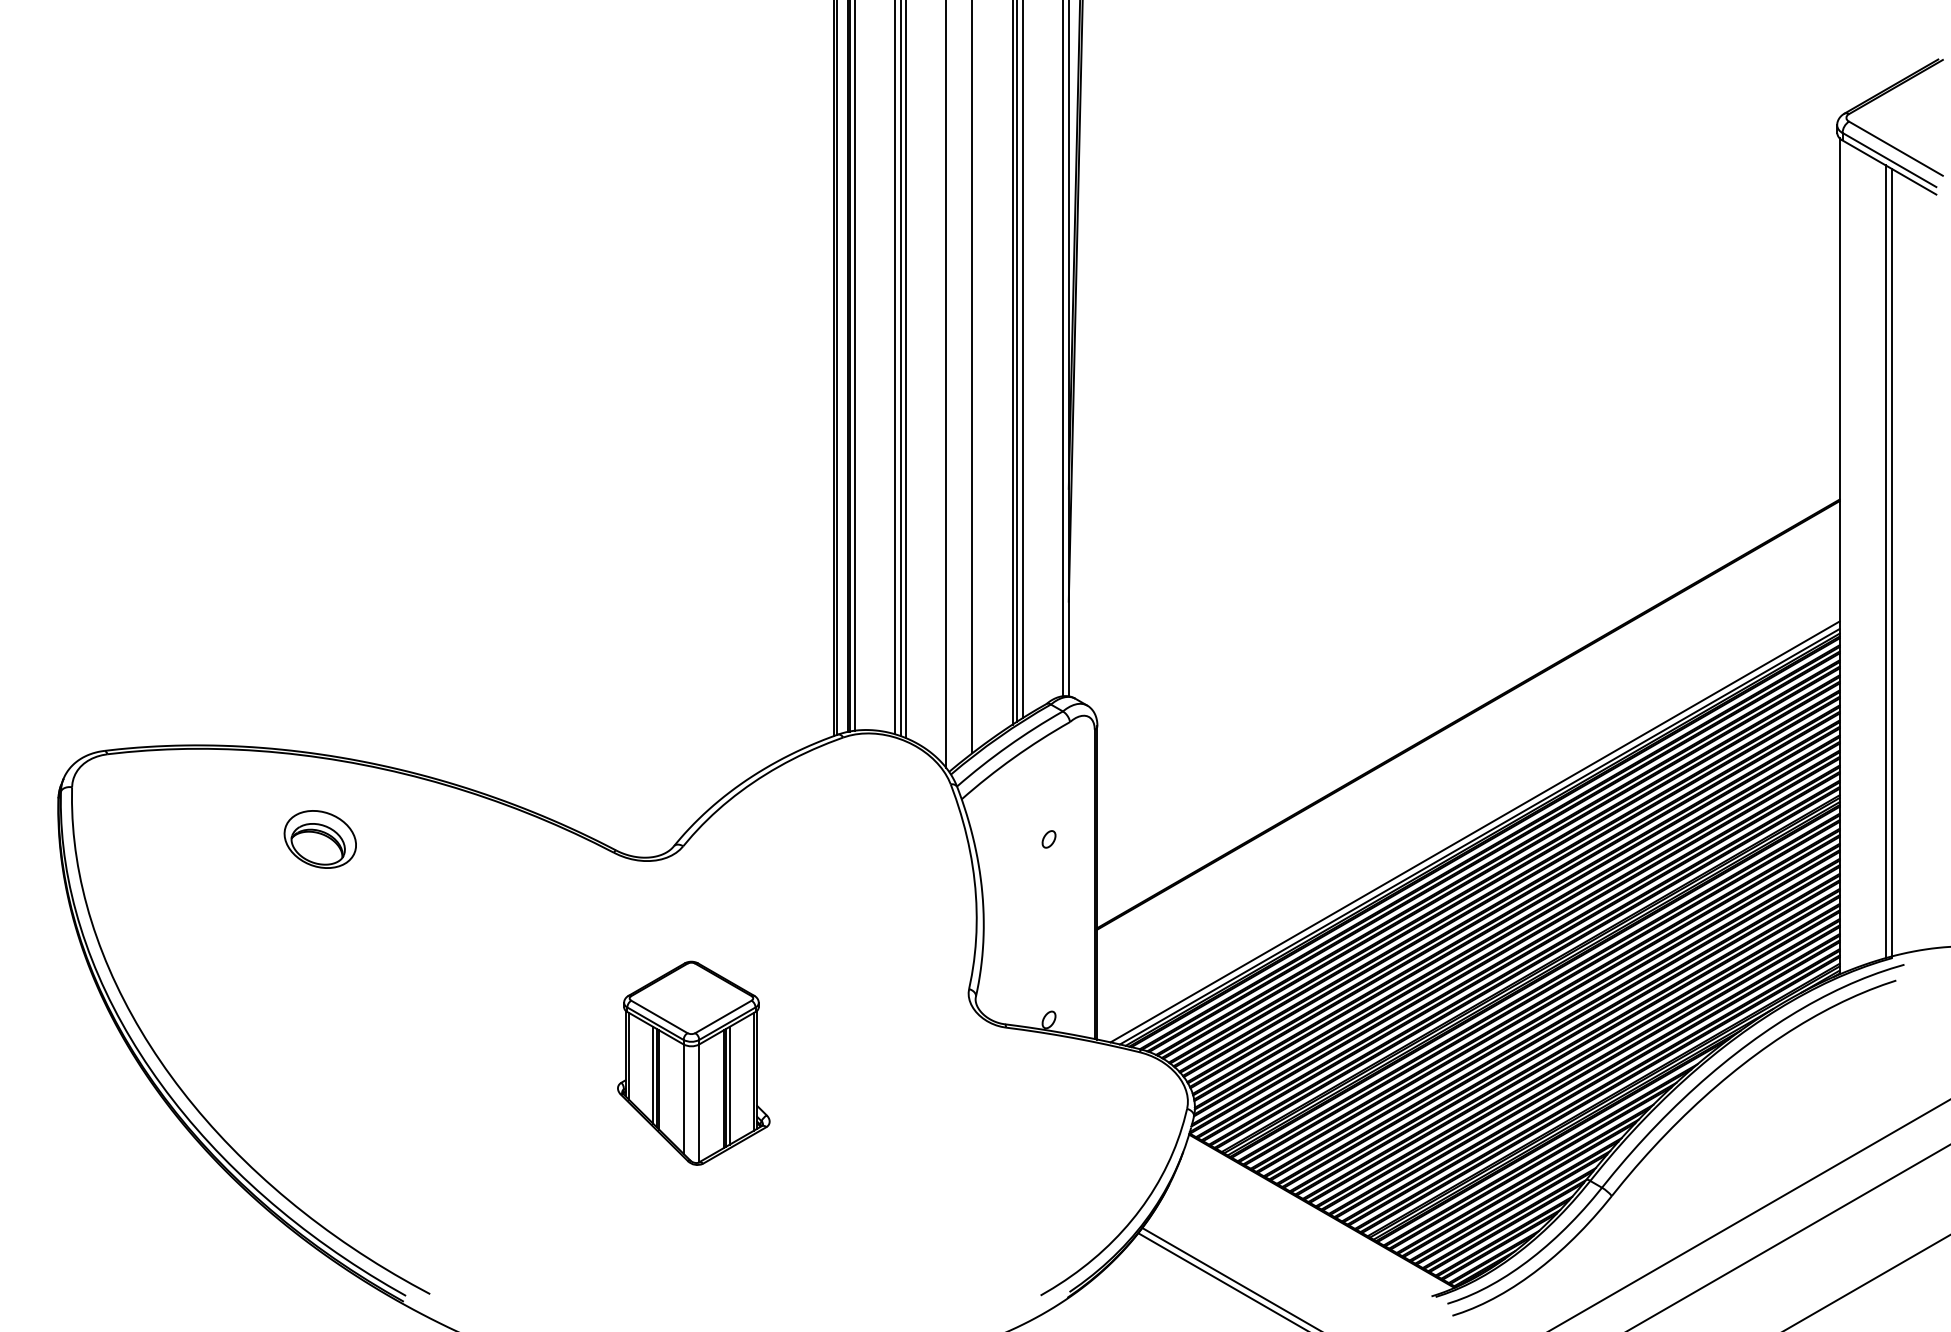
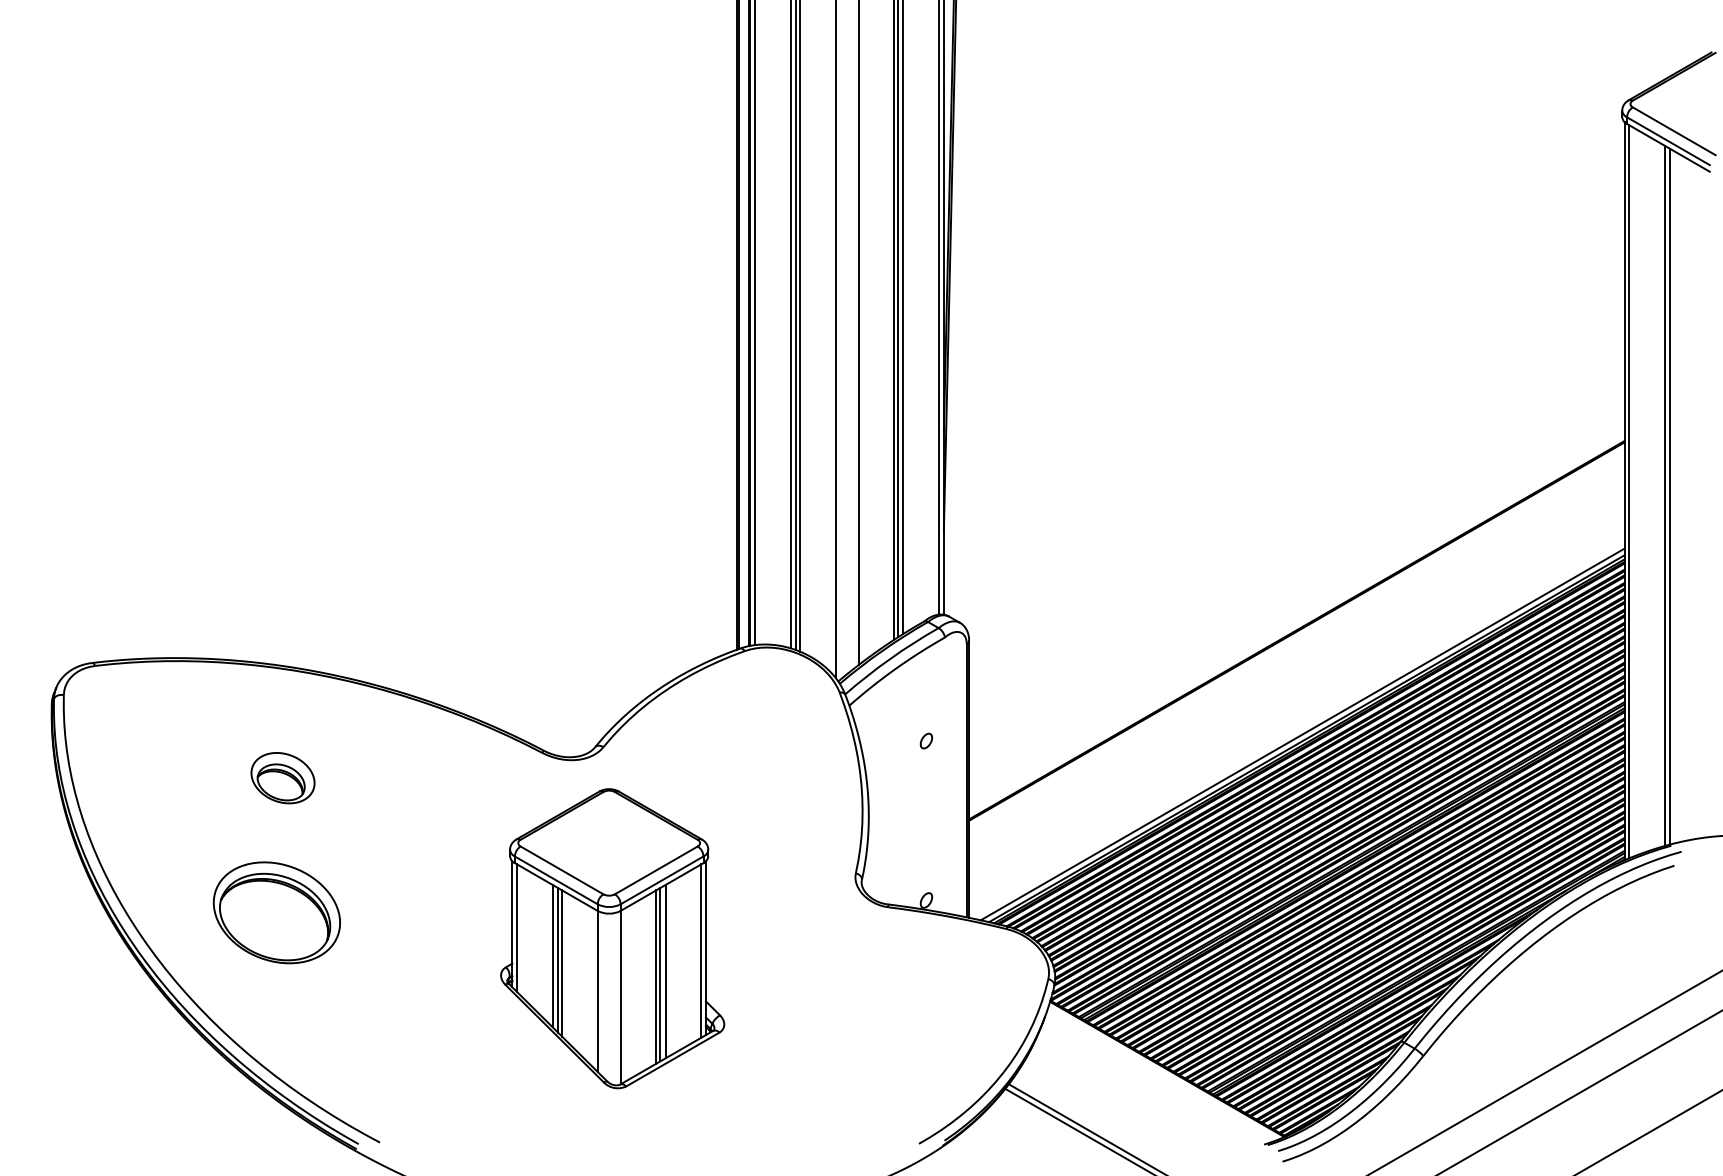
line: (1845, 556) -> (1629, 491), added
part: (319, 839) -> (282, 778), moved
part: (312, 1033) -> (276, 912), added
part: (693, 1062) -> (612, 938), size x1.67

